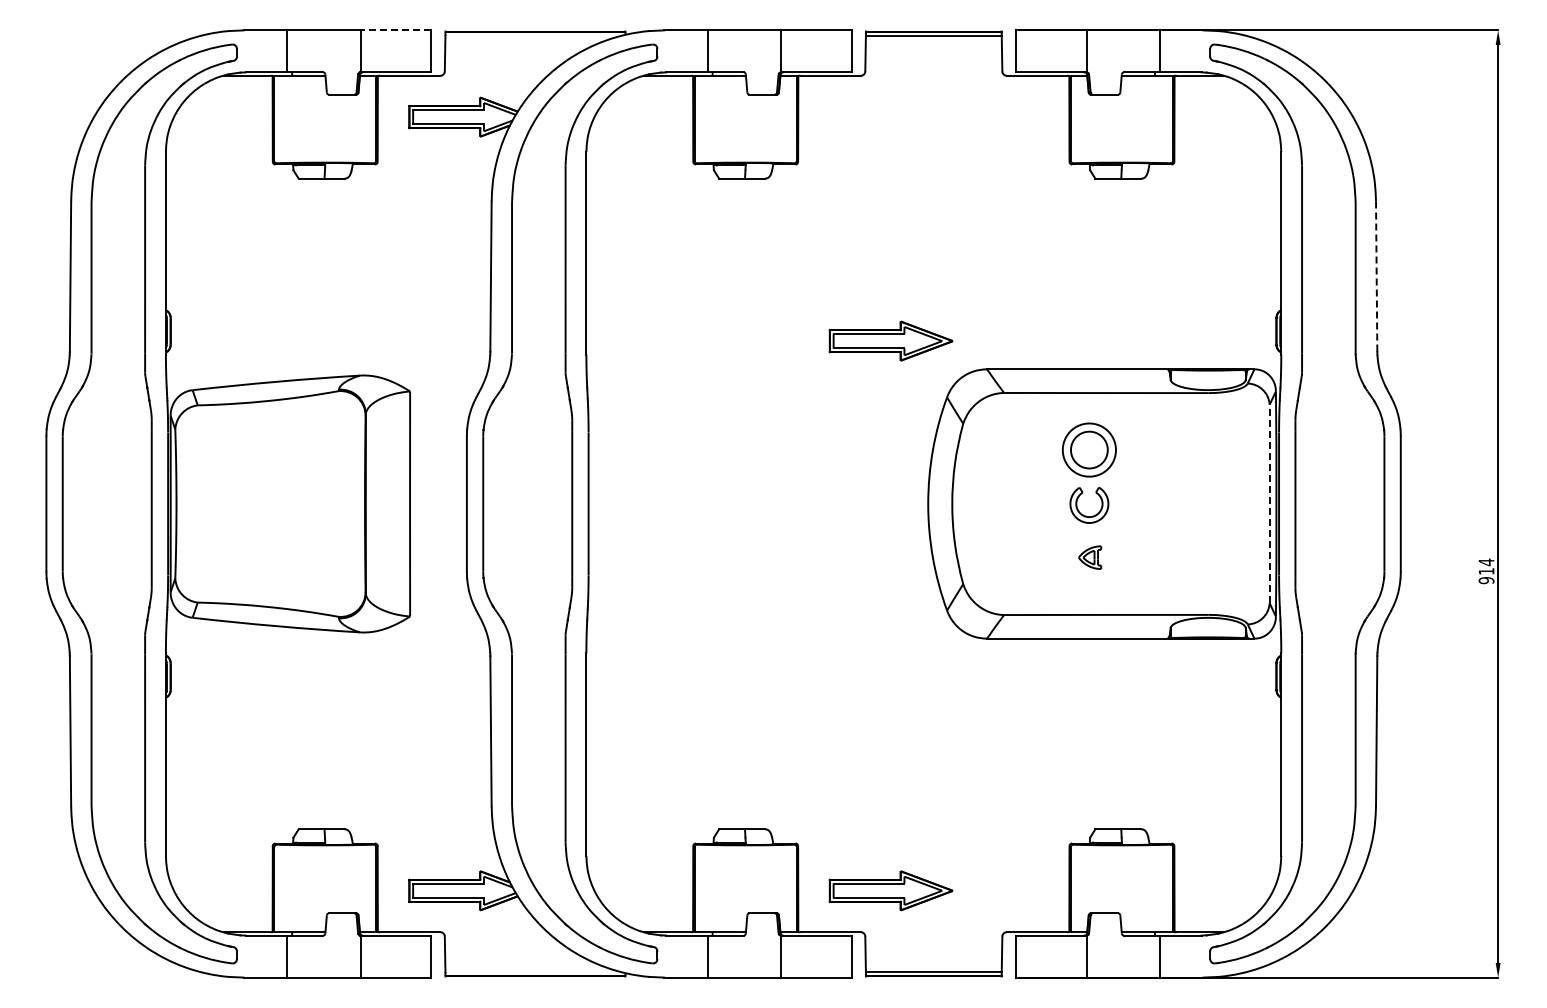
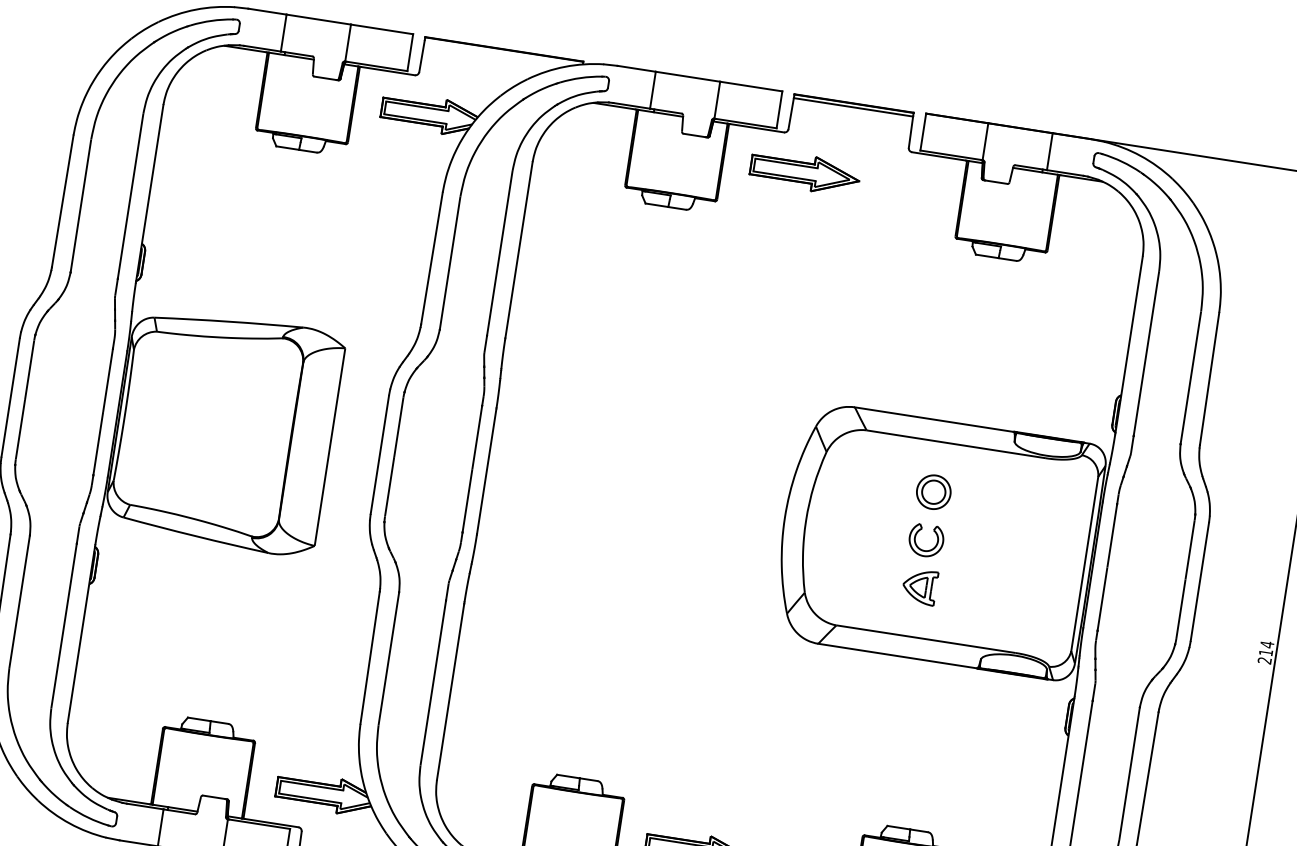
line: (395, 30) -> (381, 29), dashed -> solid
line: (1376, 277) -> (1209, 379), dashed -> solid
part: (890, 340) -> (804, 172), moved
part: (1089, 450) -> (933, 492), size x0.71
line: (1269, 503) -> (1084, 563), dashed -> solid
part: (1089, 557) -> (919, 586), size x1.67
text: (1486, 580) -> (1264, 660), 914 -> 214

